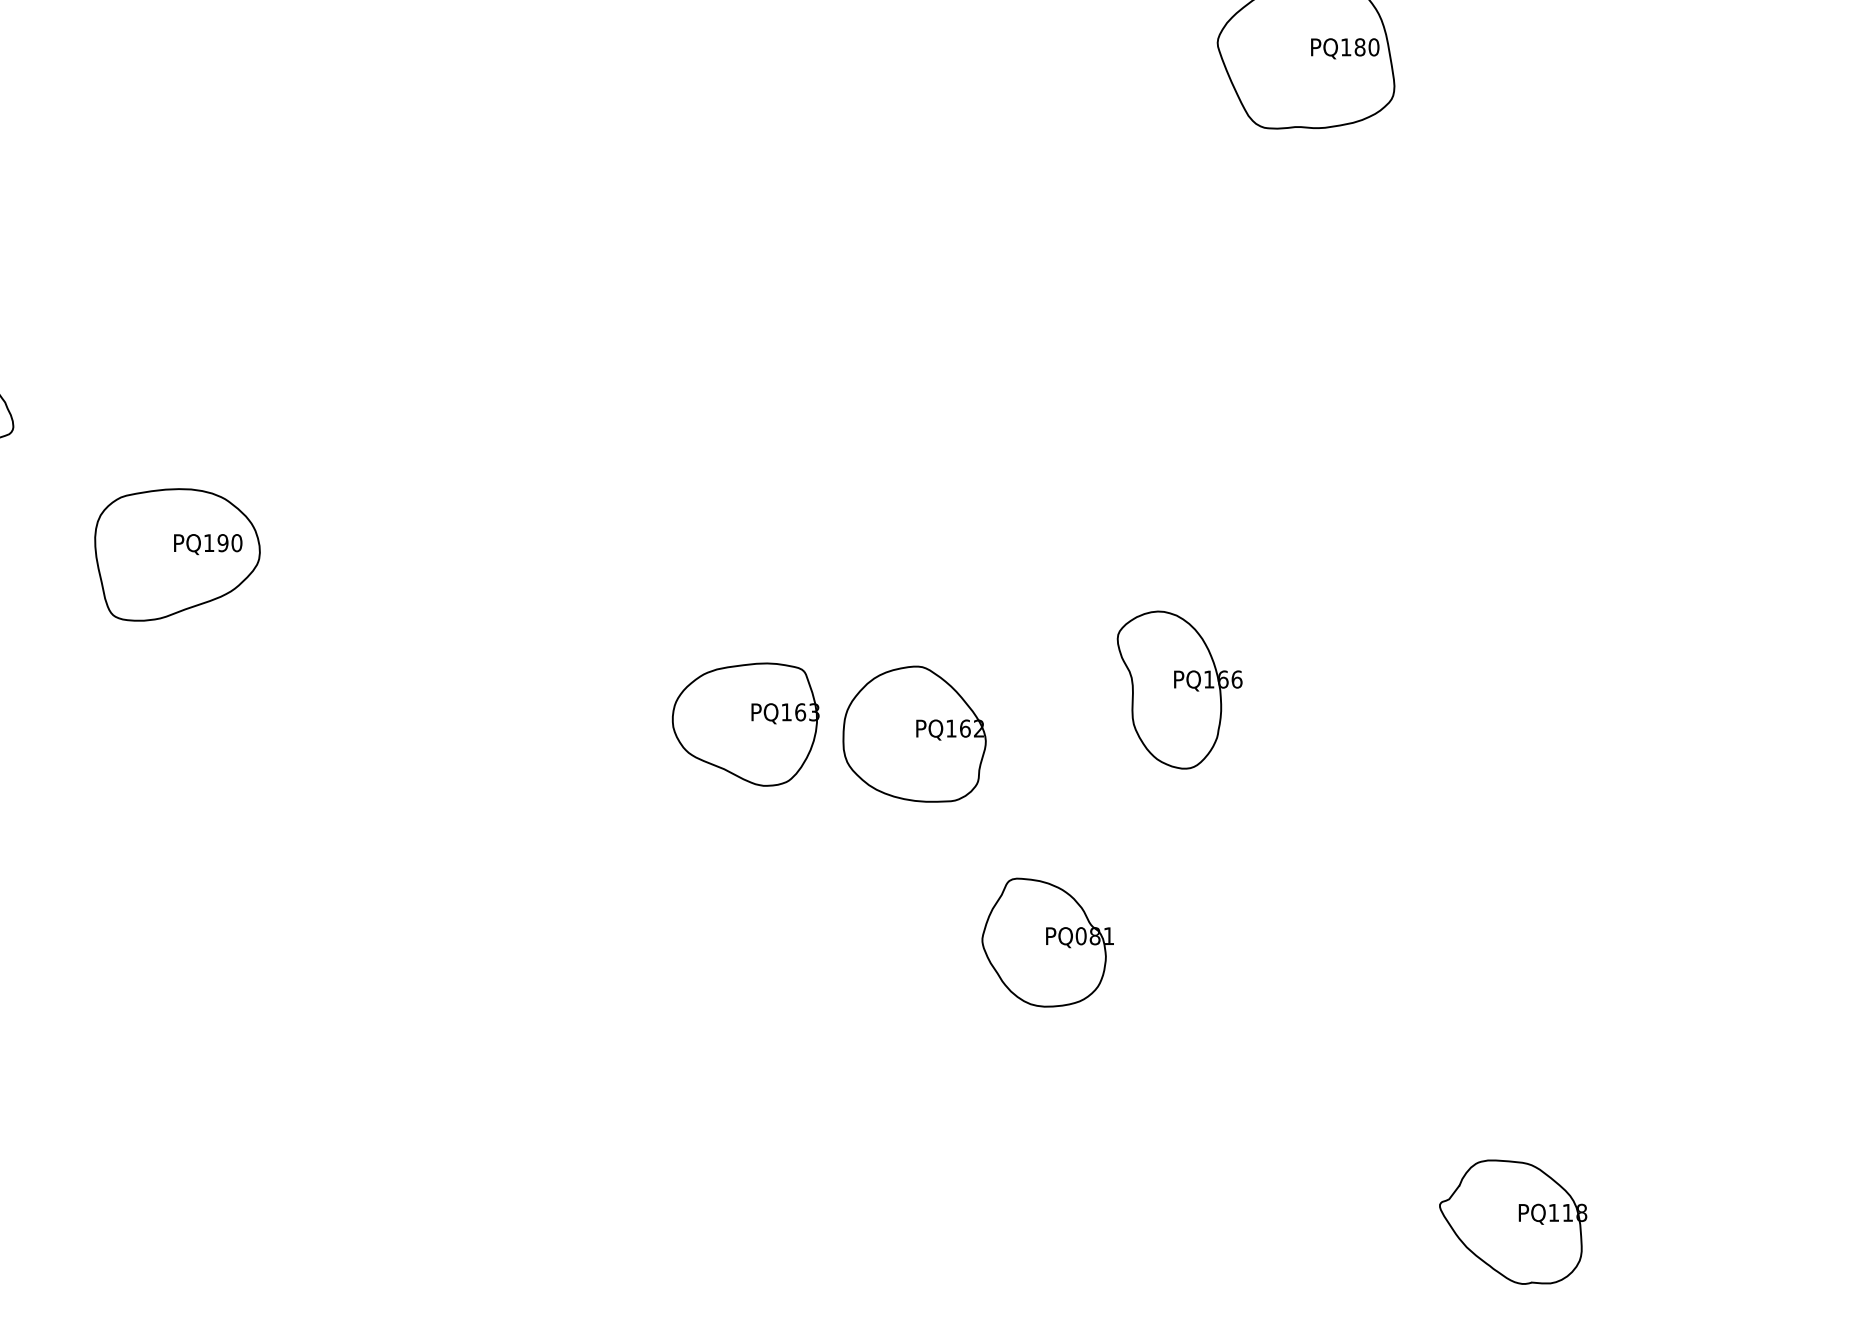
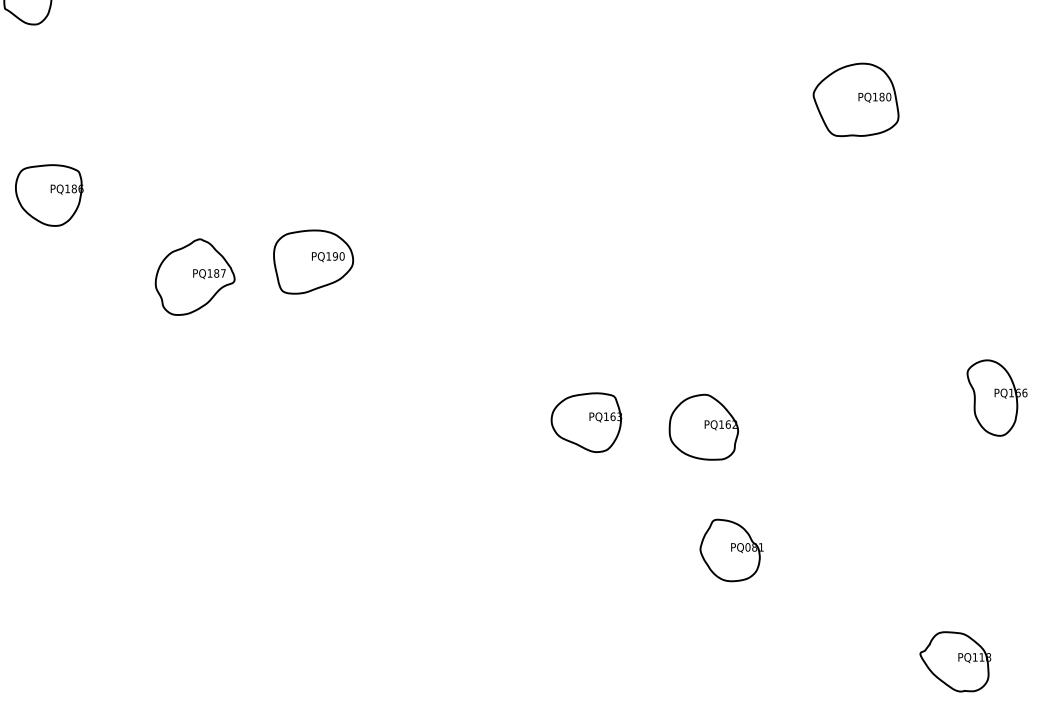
part: (177, 553) -> (313, 261), moved
part: (1177, 688) -> (996, 397), moved
part: (913, 732) -> (703, 426), moved
part: (1046, 942) -> (731, 550), moved

